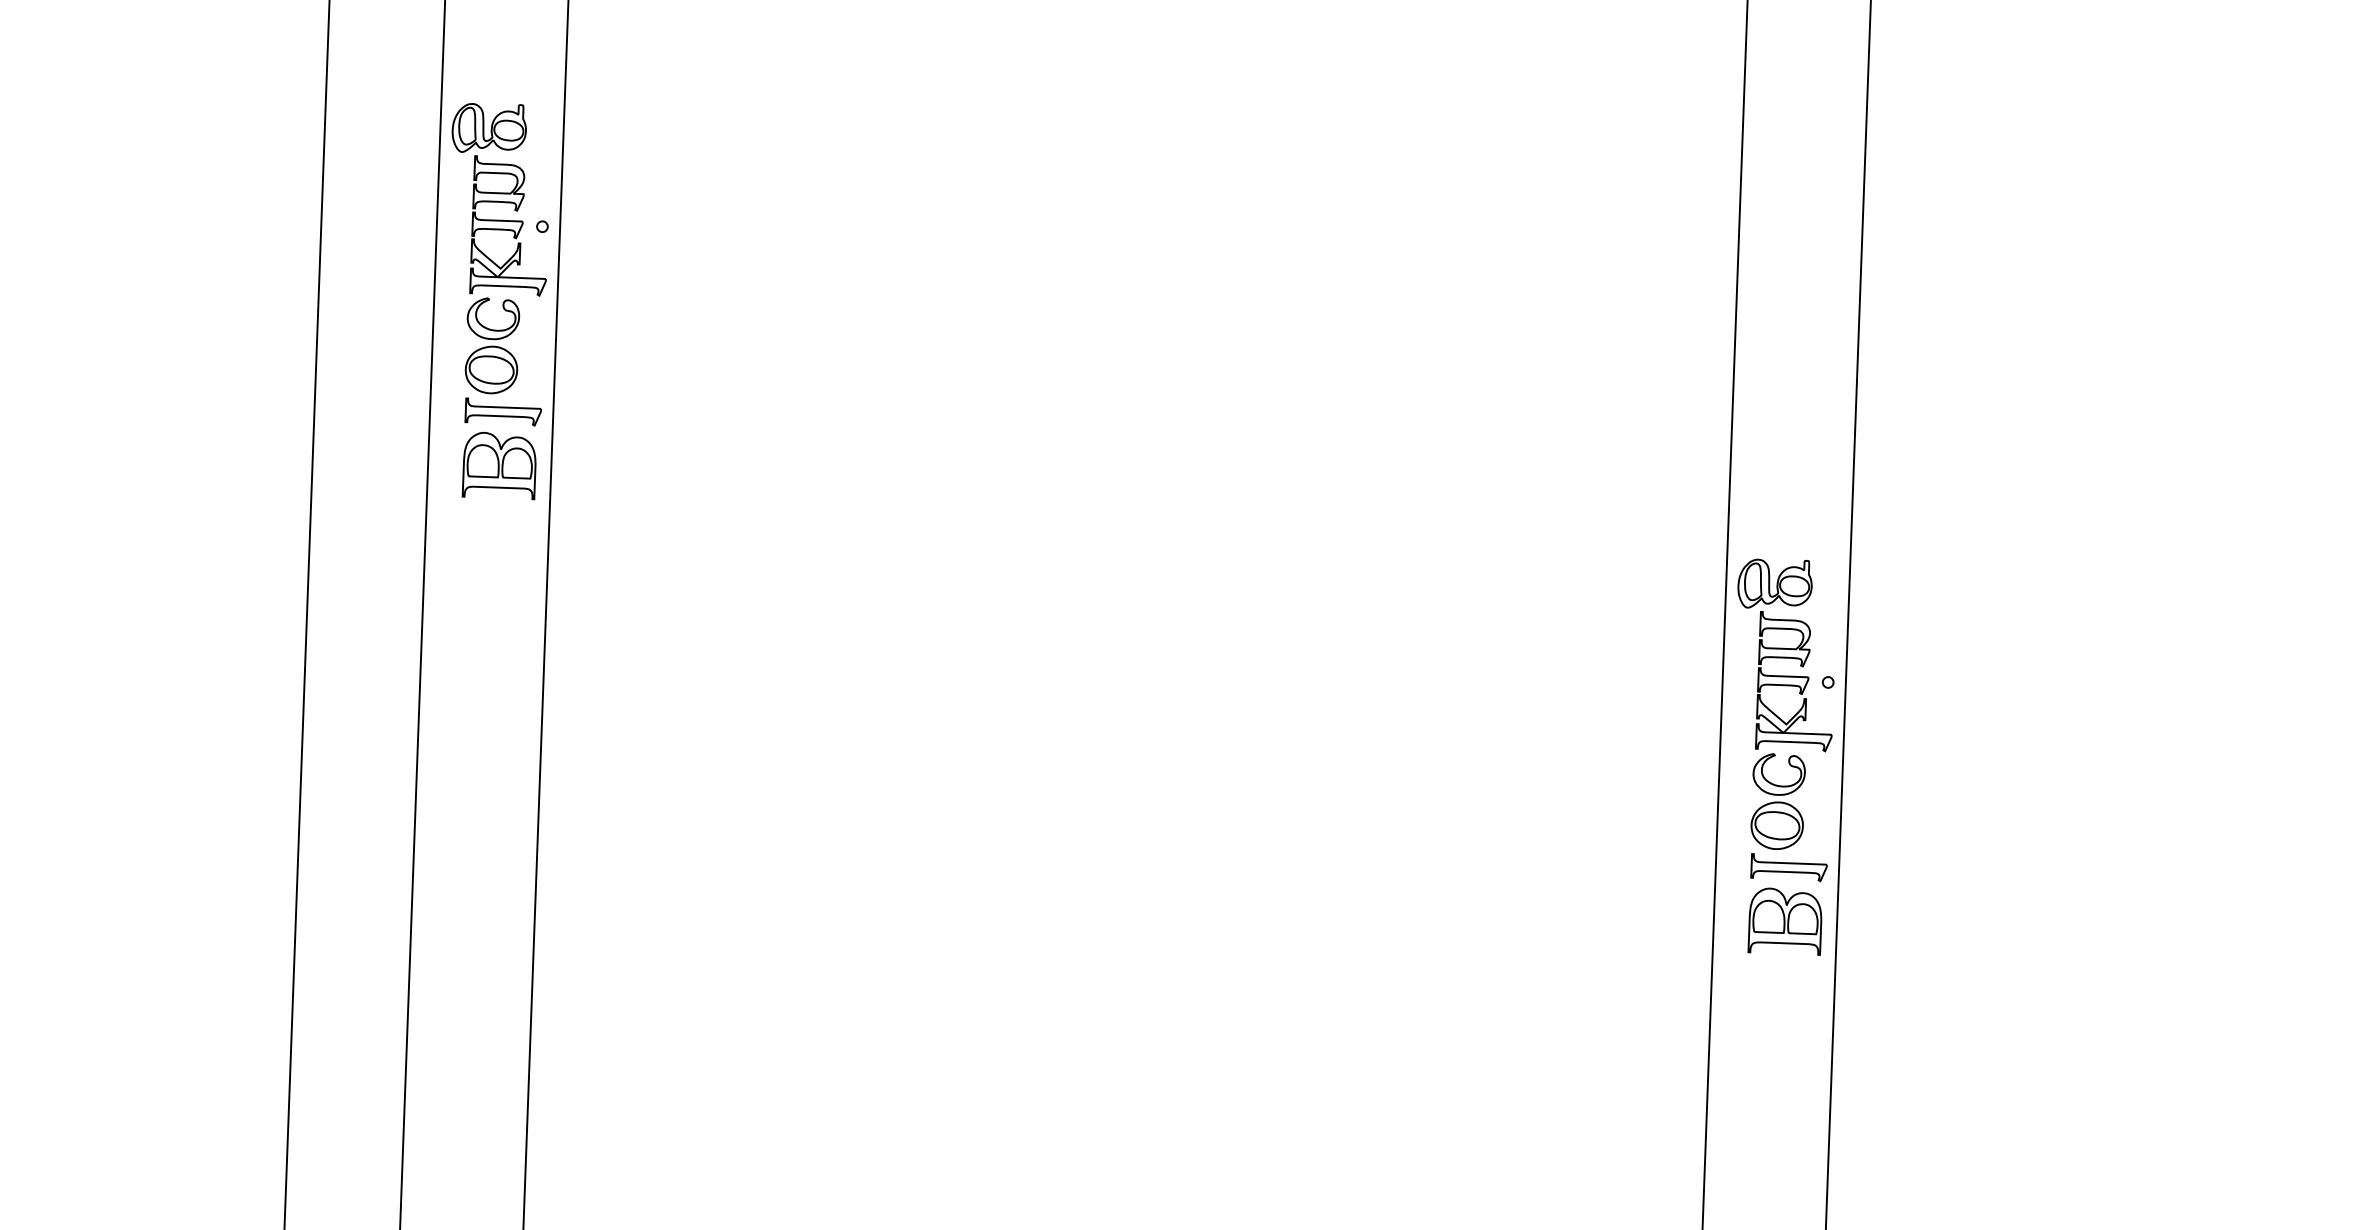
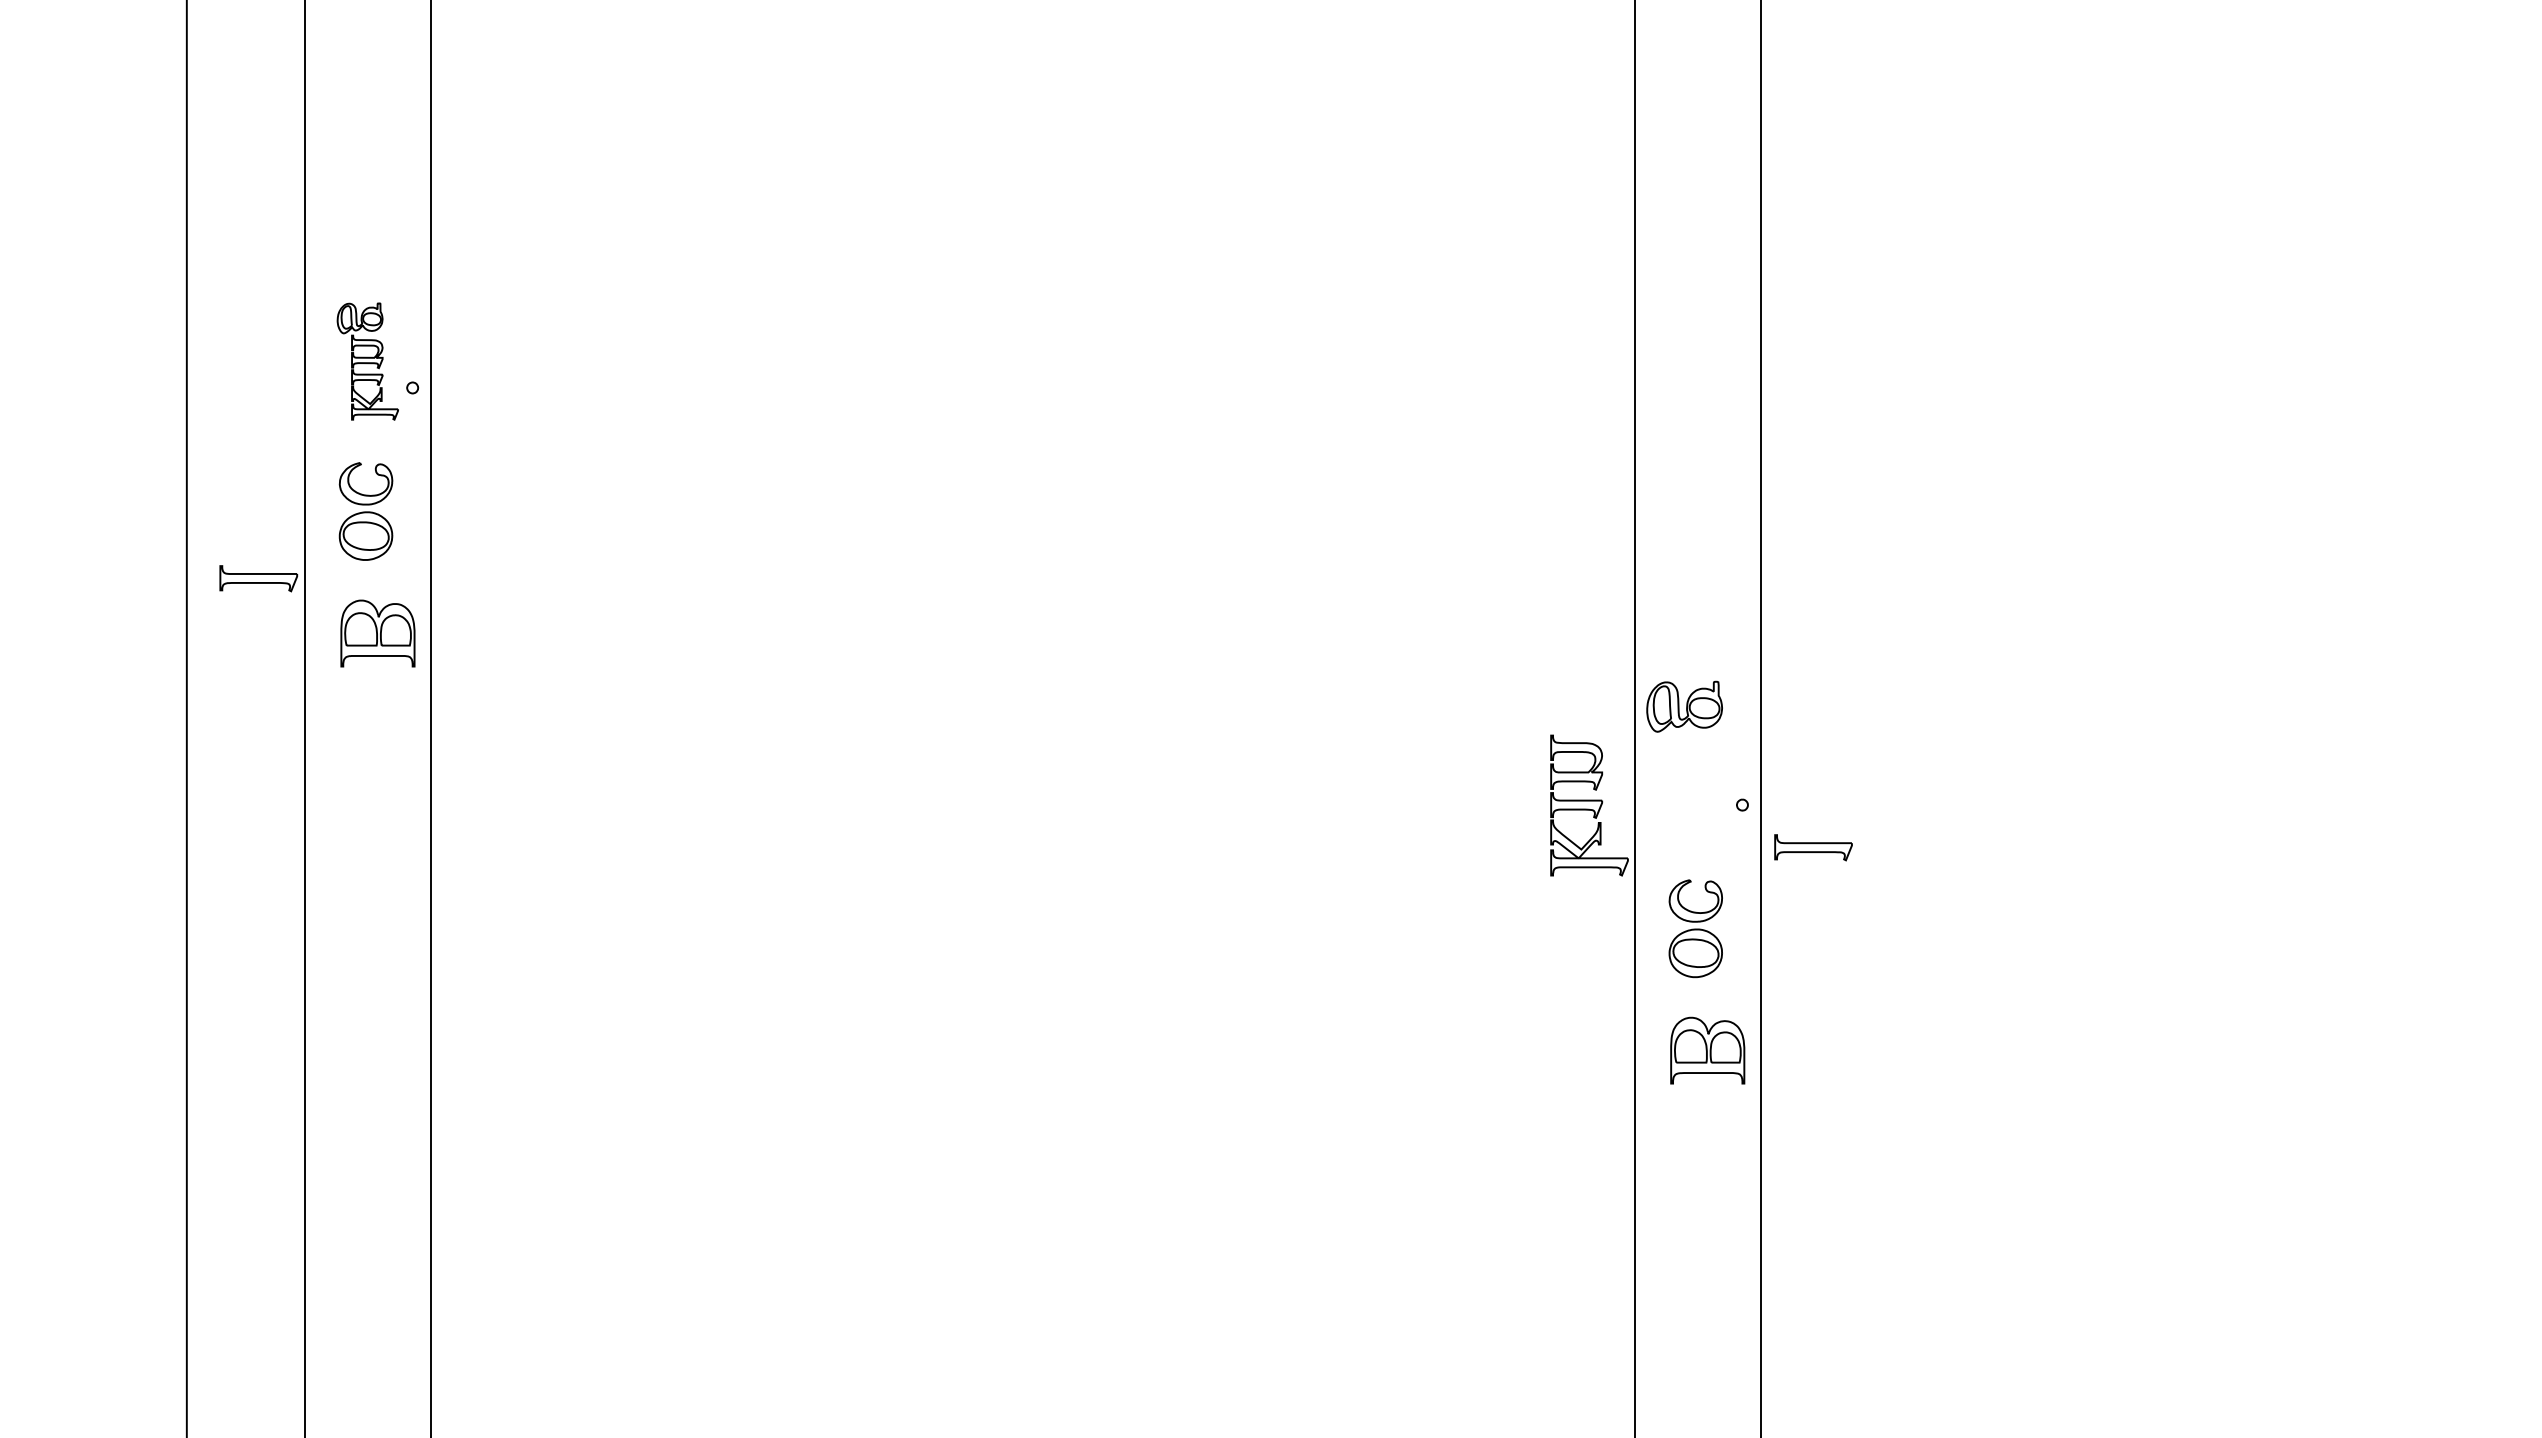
part: (499, 199) -> (367, 361), size x0.6
part: (503, 411) -> (258, 578), moved
part: (1795, 681) -> (1589, 805), moved
part: (1789, 867) -> (1813, 847), moved

